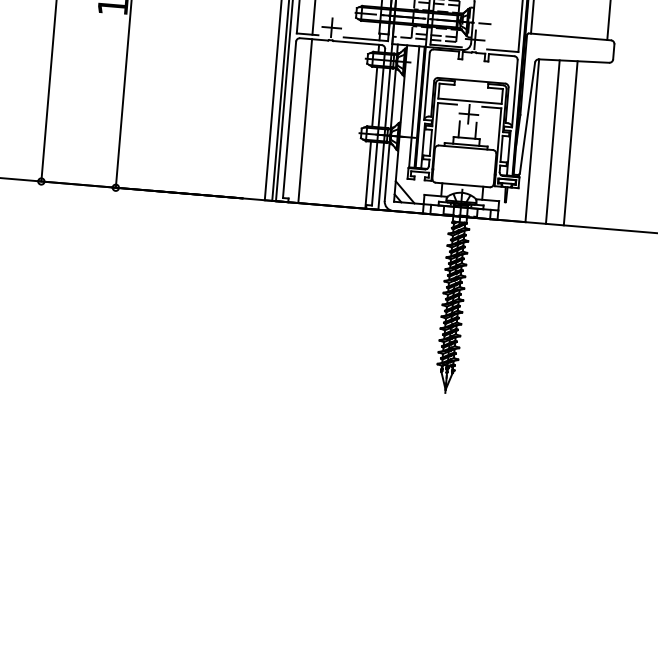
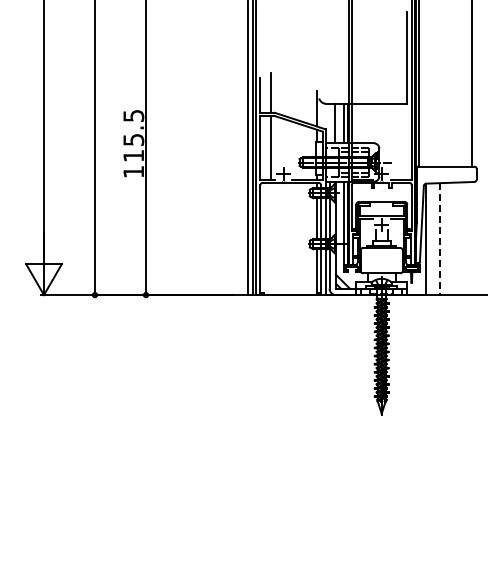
line: (304, 120) -> (270, 238), removed
line: (552, 142) -> (440, 239), solid -> dashed
line: (570, 142) -> (452, 238), removed

